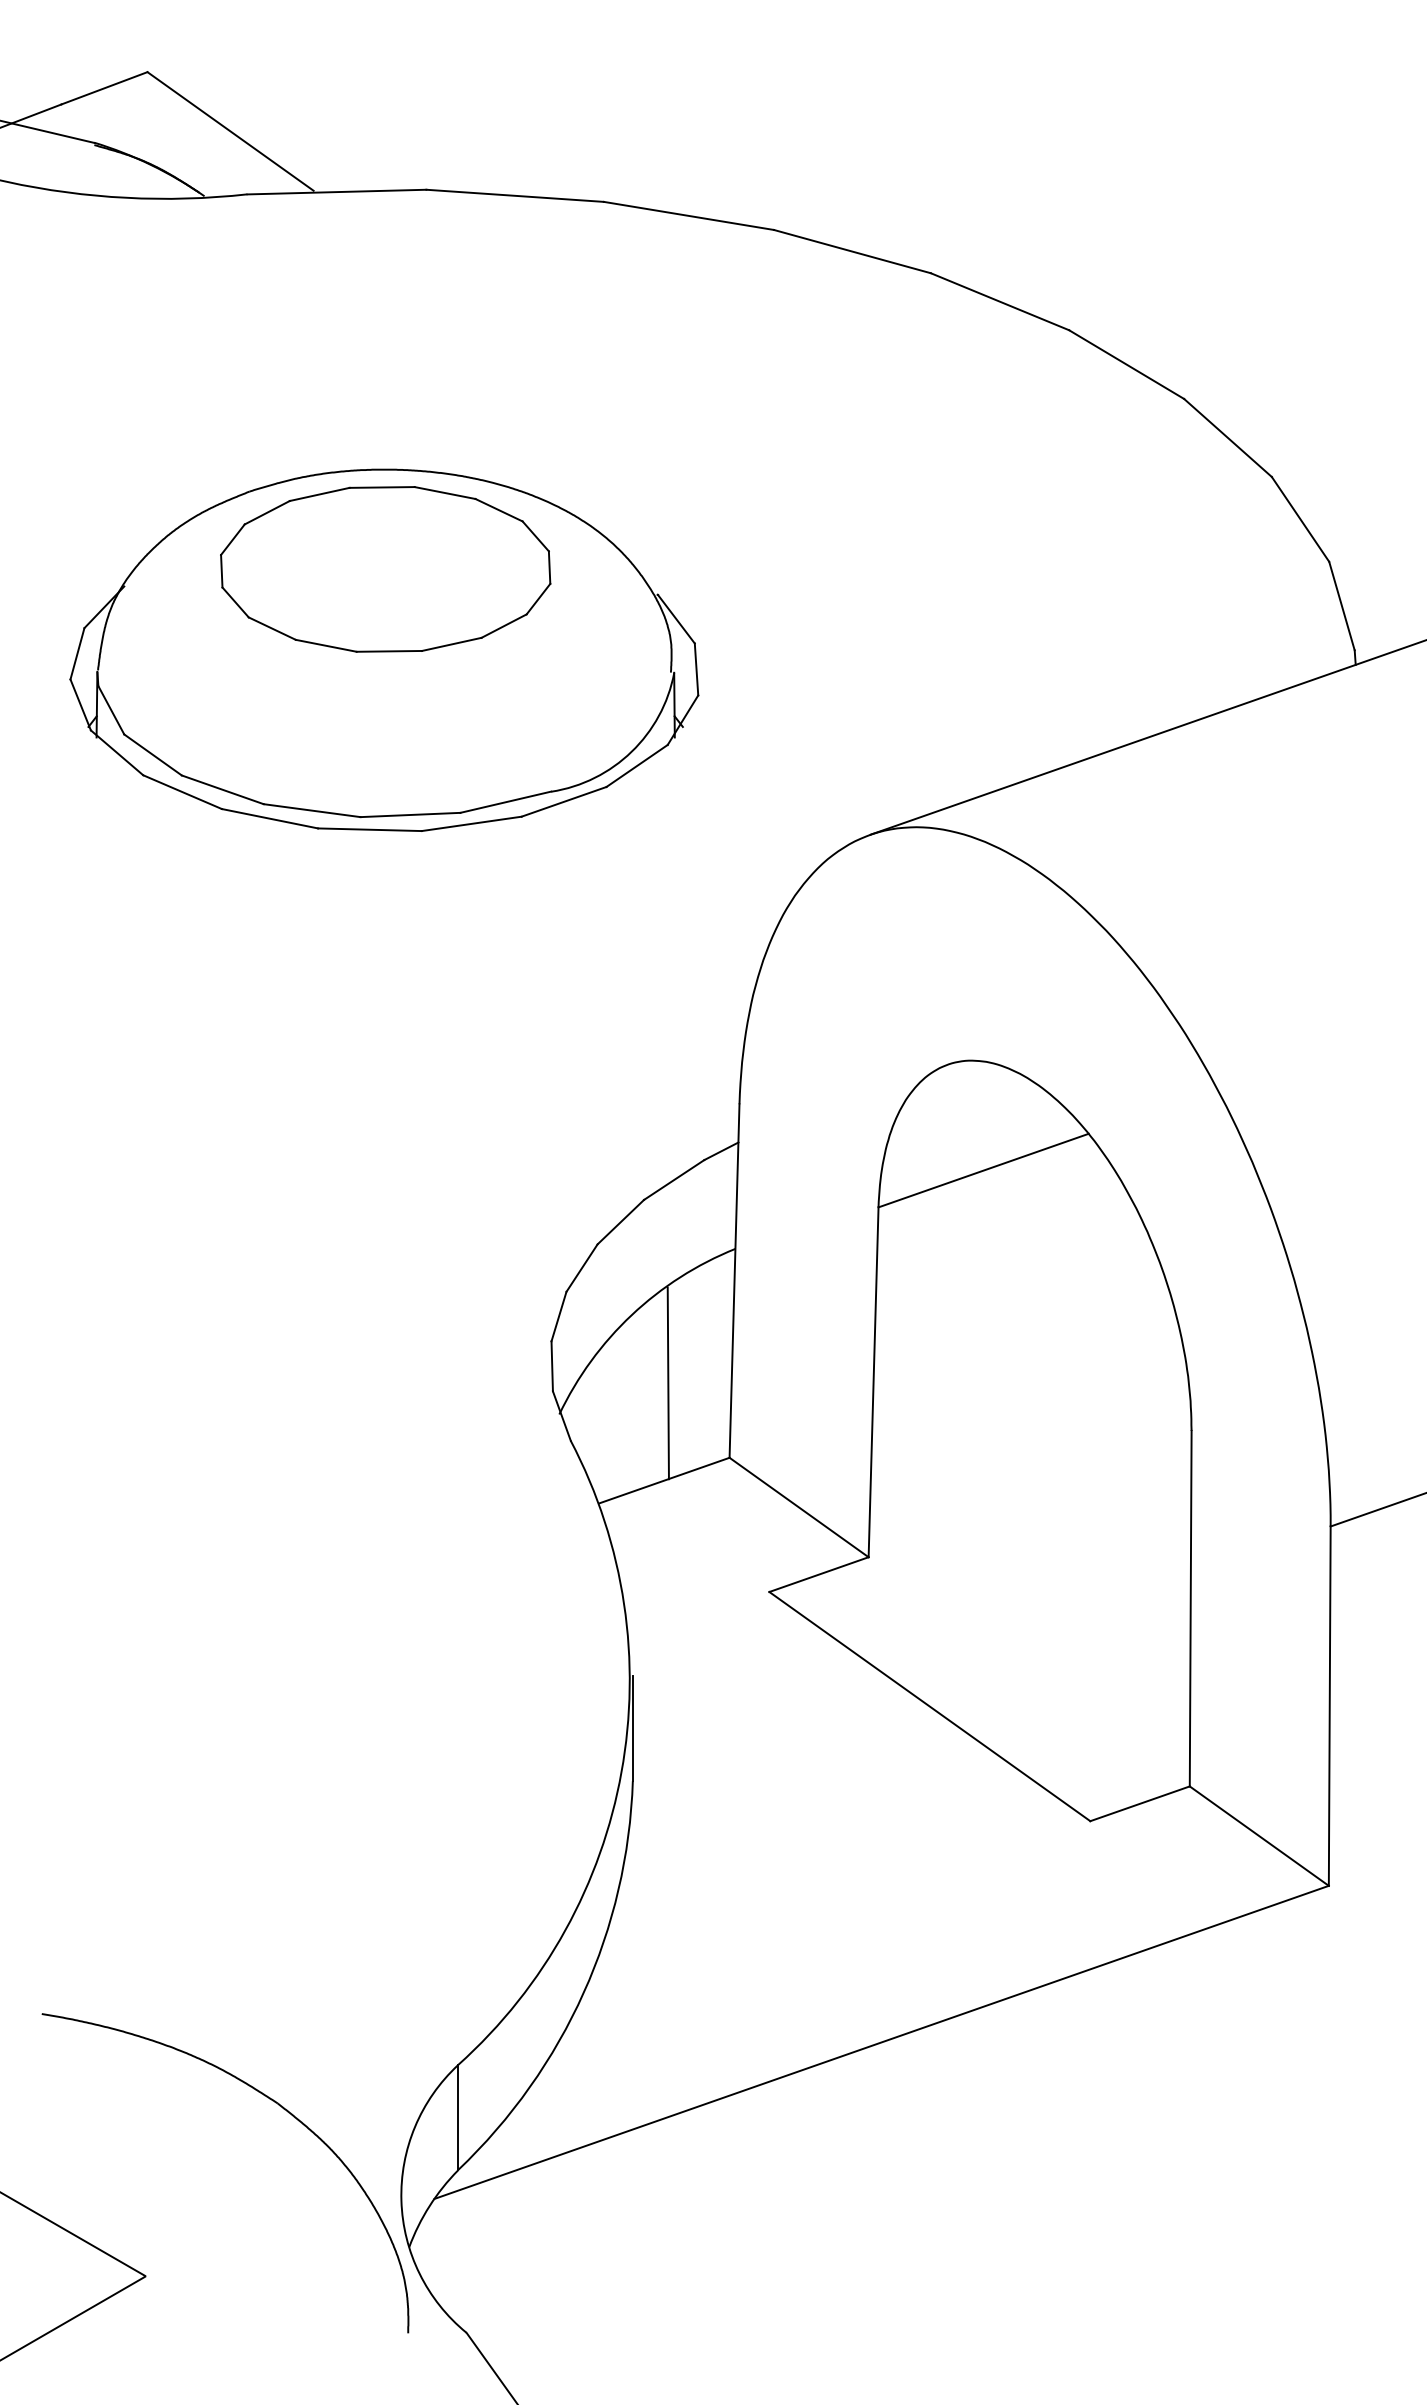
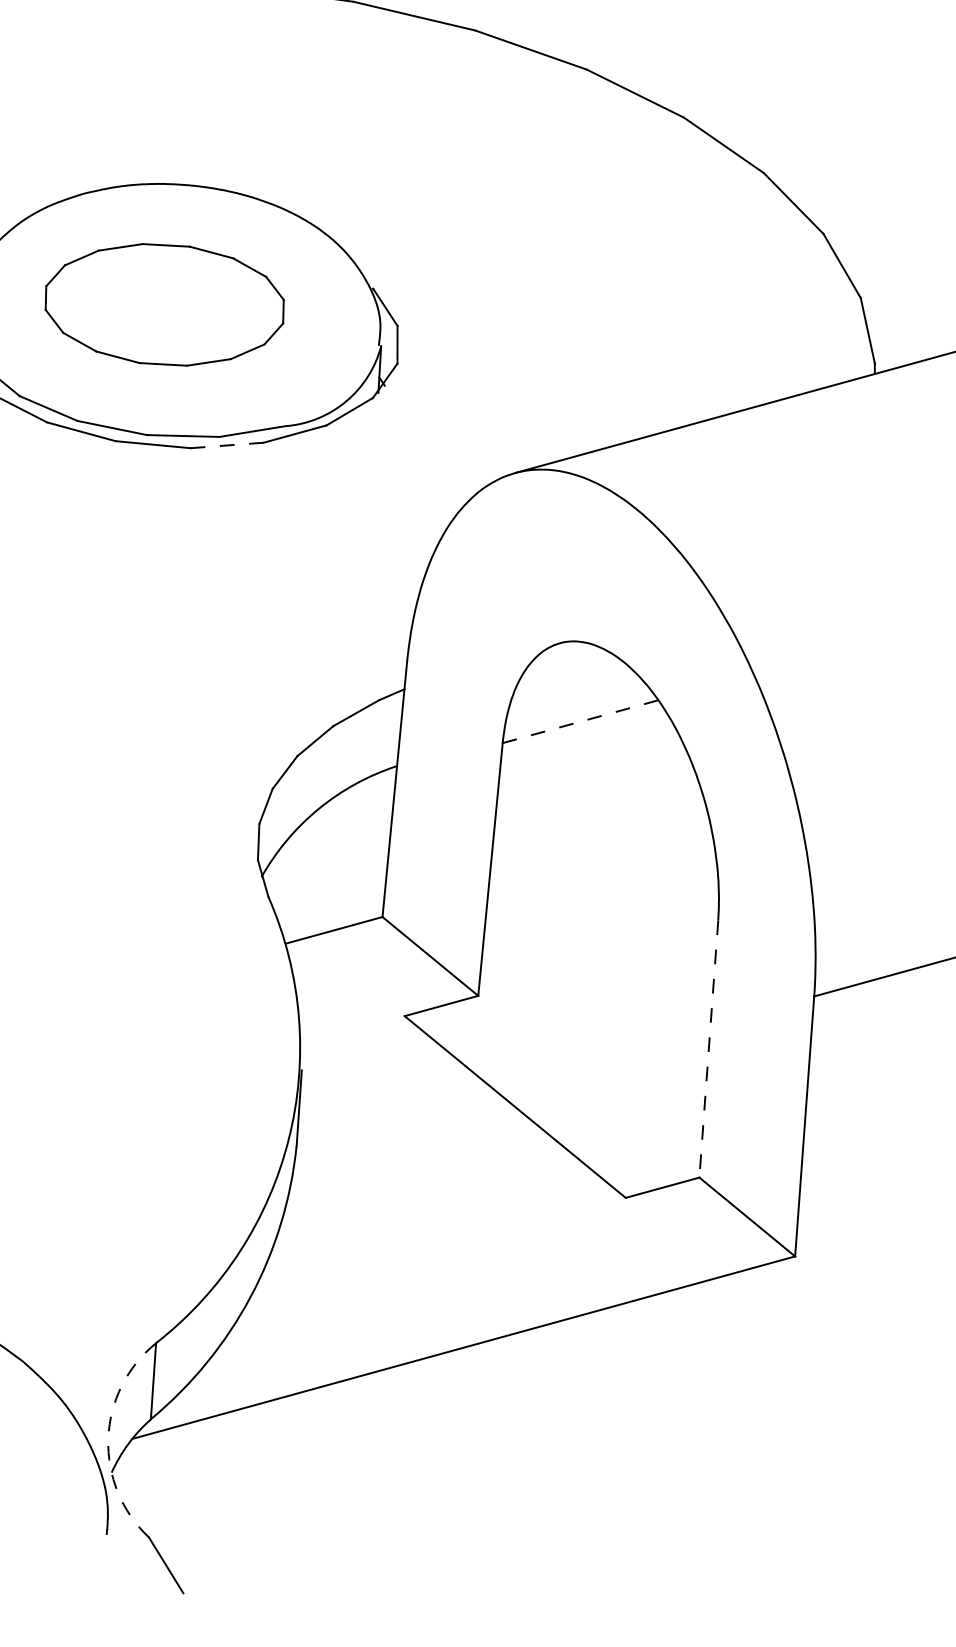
part: (385, 569) -> (164, 304), moved
line: (472, 823) -> (227, 445), solid -> dashed
line: (984, 1170) -> (581, 721), solid -> dashed
line: (667, 1383) -> (341, 860), removed
line: (1190, 1608) -> (708, 1048), solid -> dashed
arc: (401, 2200) -> (108, 1438), solid -> dashed

